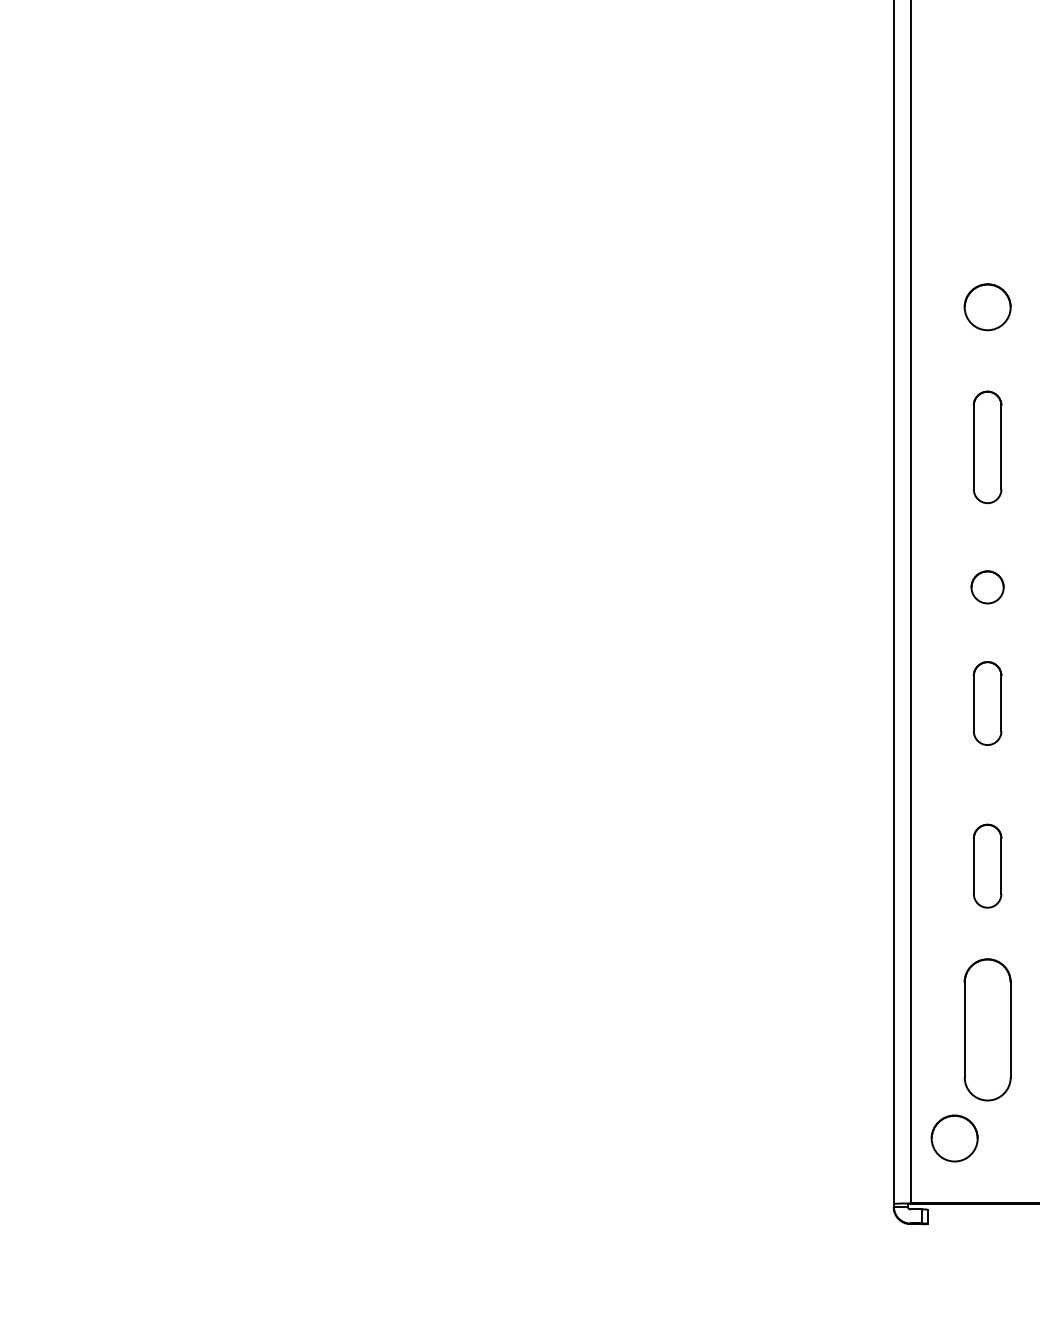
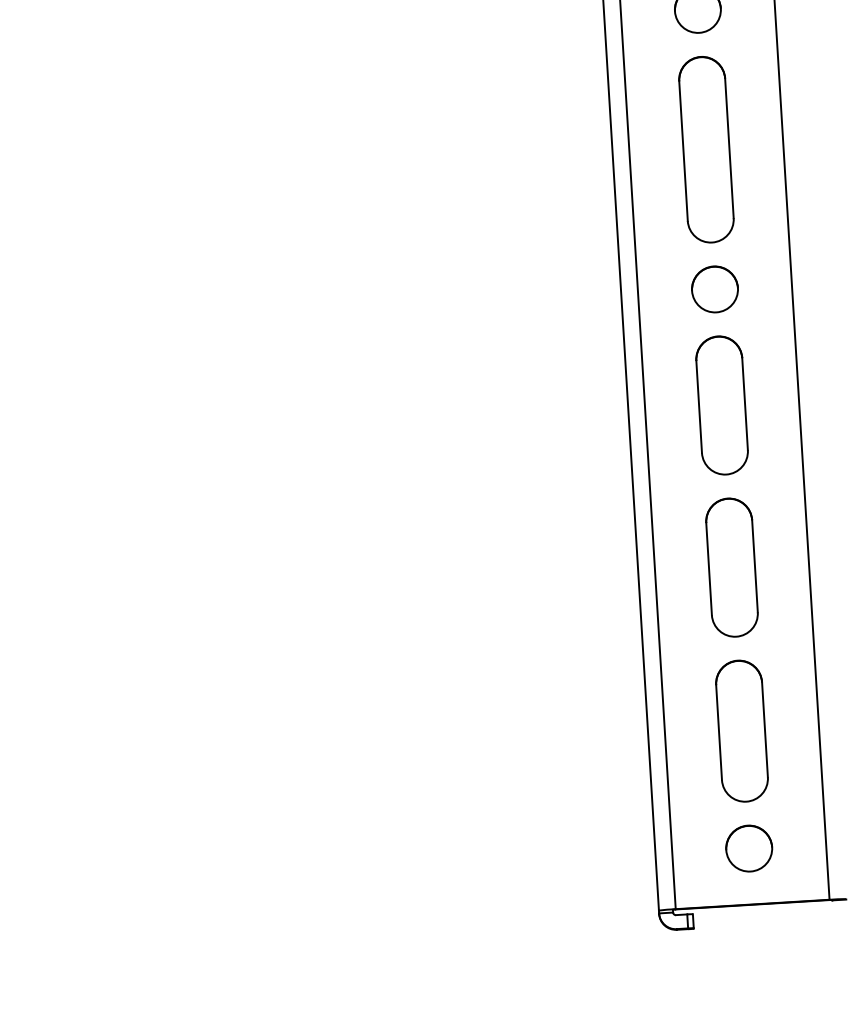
part: (987, 447) -> (706, 149), size x1.67
part: (987, 587) -> (714, 289), size x1.43
part: (987, 703) -> (721, 405), size x1.67
part: (987, 866) -> (731, 568), size x1.67
part: (954, 1138) -> (749, 848), moved

